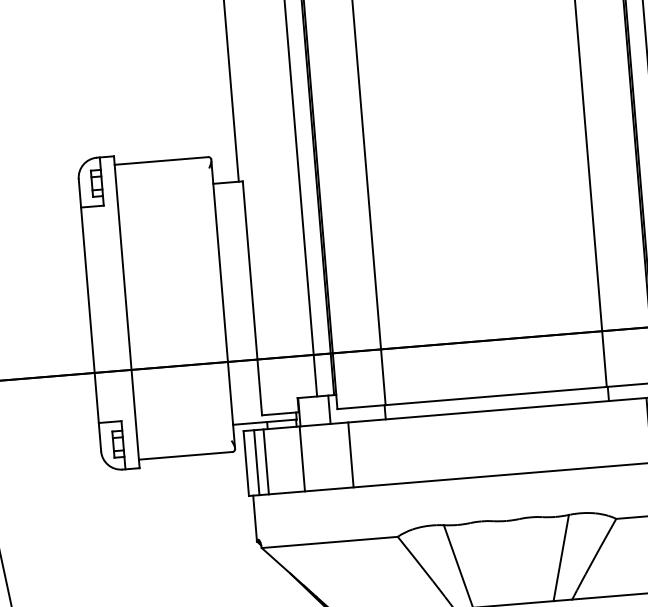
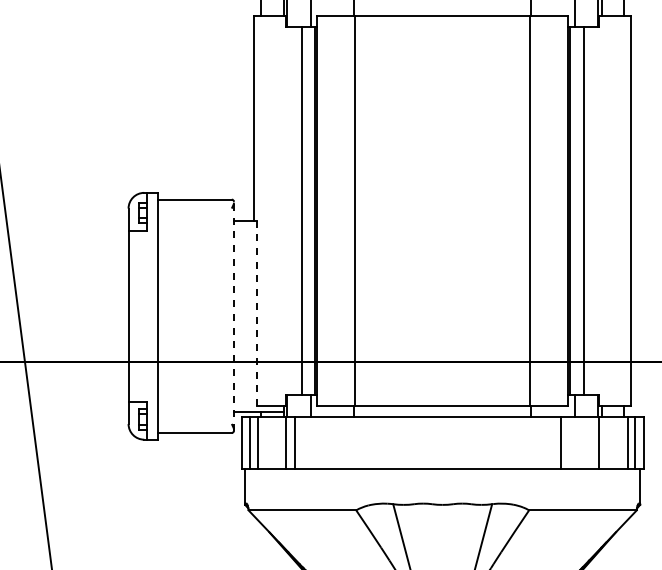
line: (252, 298) -> (257, 313), solid -> dashed
line: (223, 303) -> (234, 315), solid -> dashed
line: (350, 454) -> (294, 442), moved

